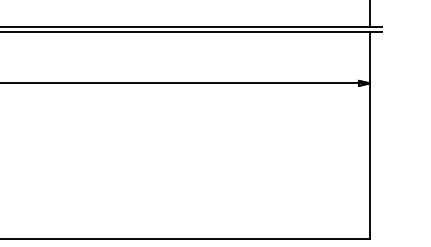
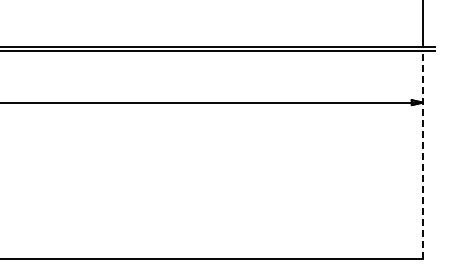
line: (369, 135) -> (422, 154), solid -> dashed

